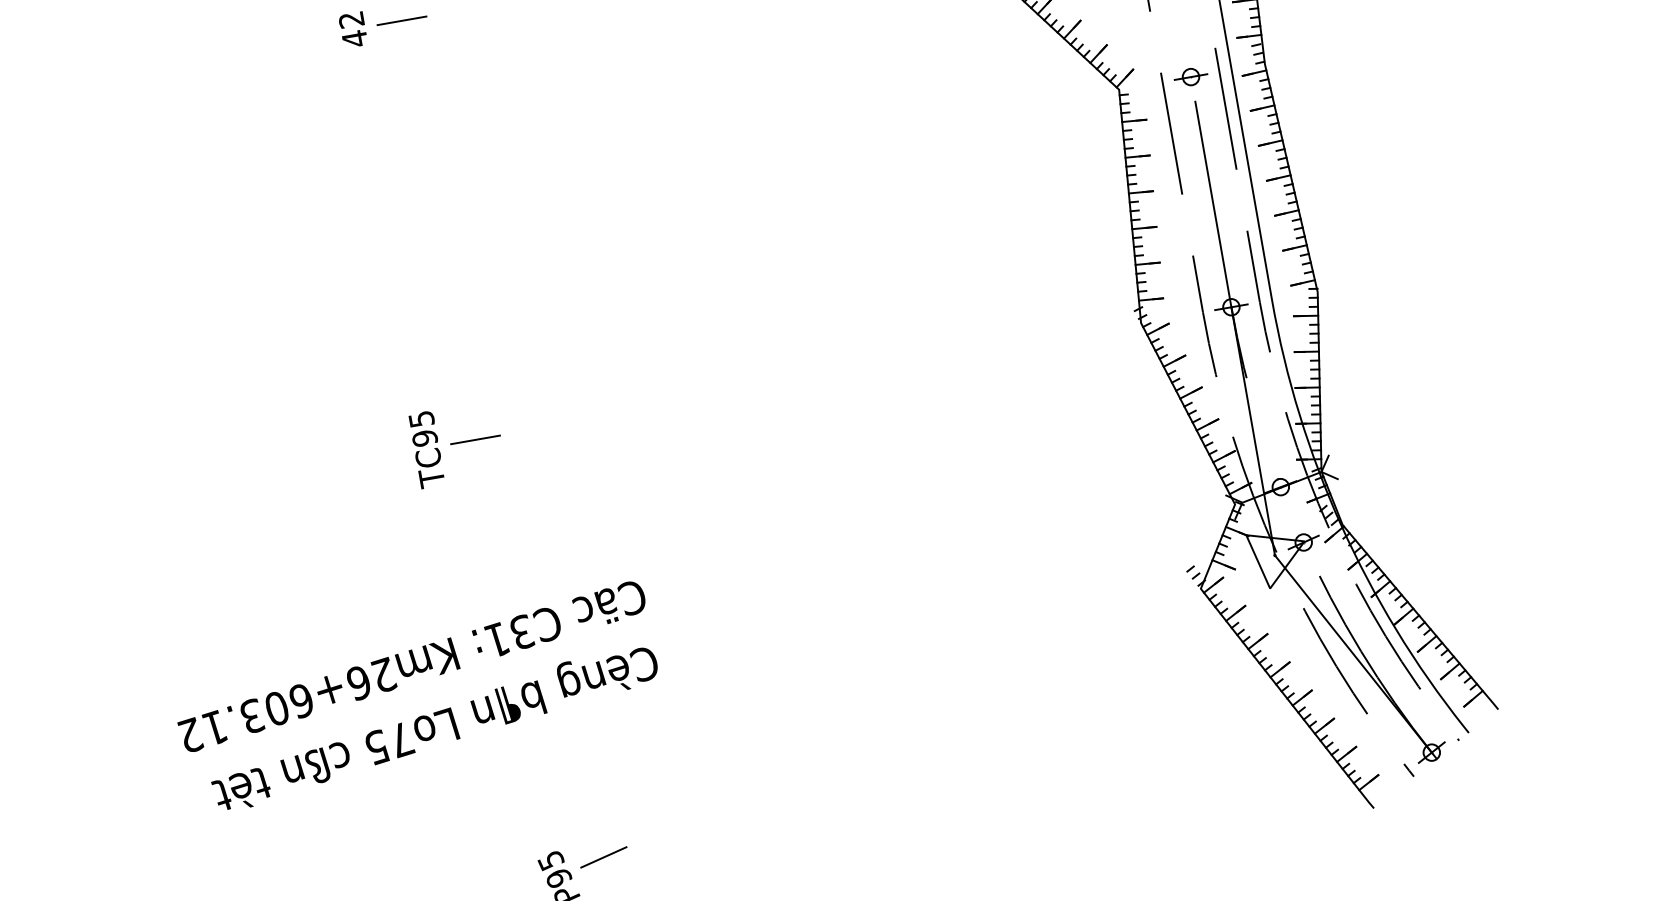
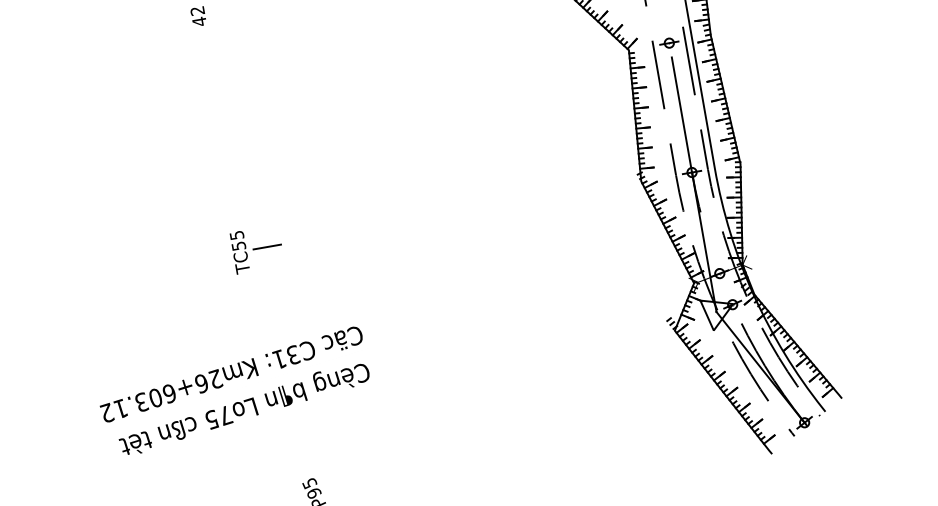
line: (401, 20) -> (225, 11), removed
text: (424, 437) -> (238, 245), TC95 -> TC55
line: (604, 857) -> (339, 481), removed

